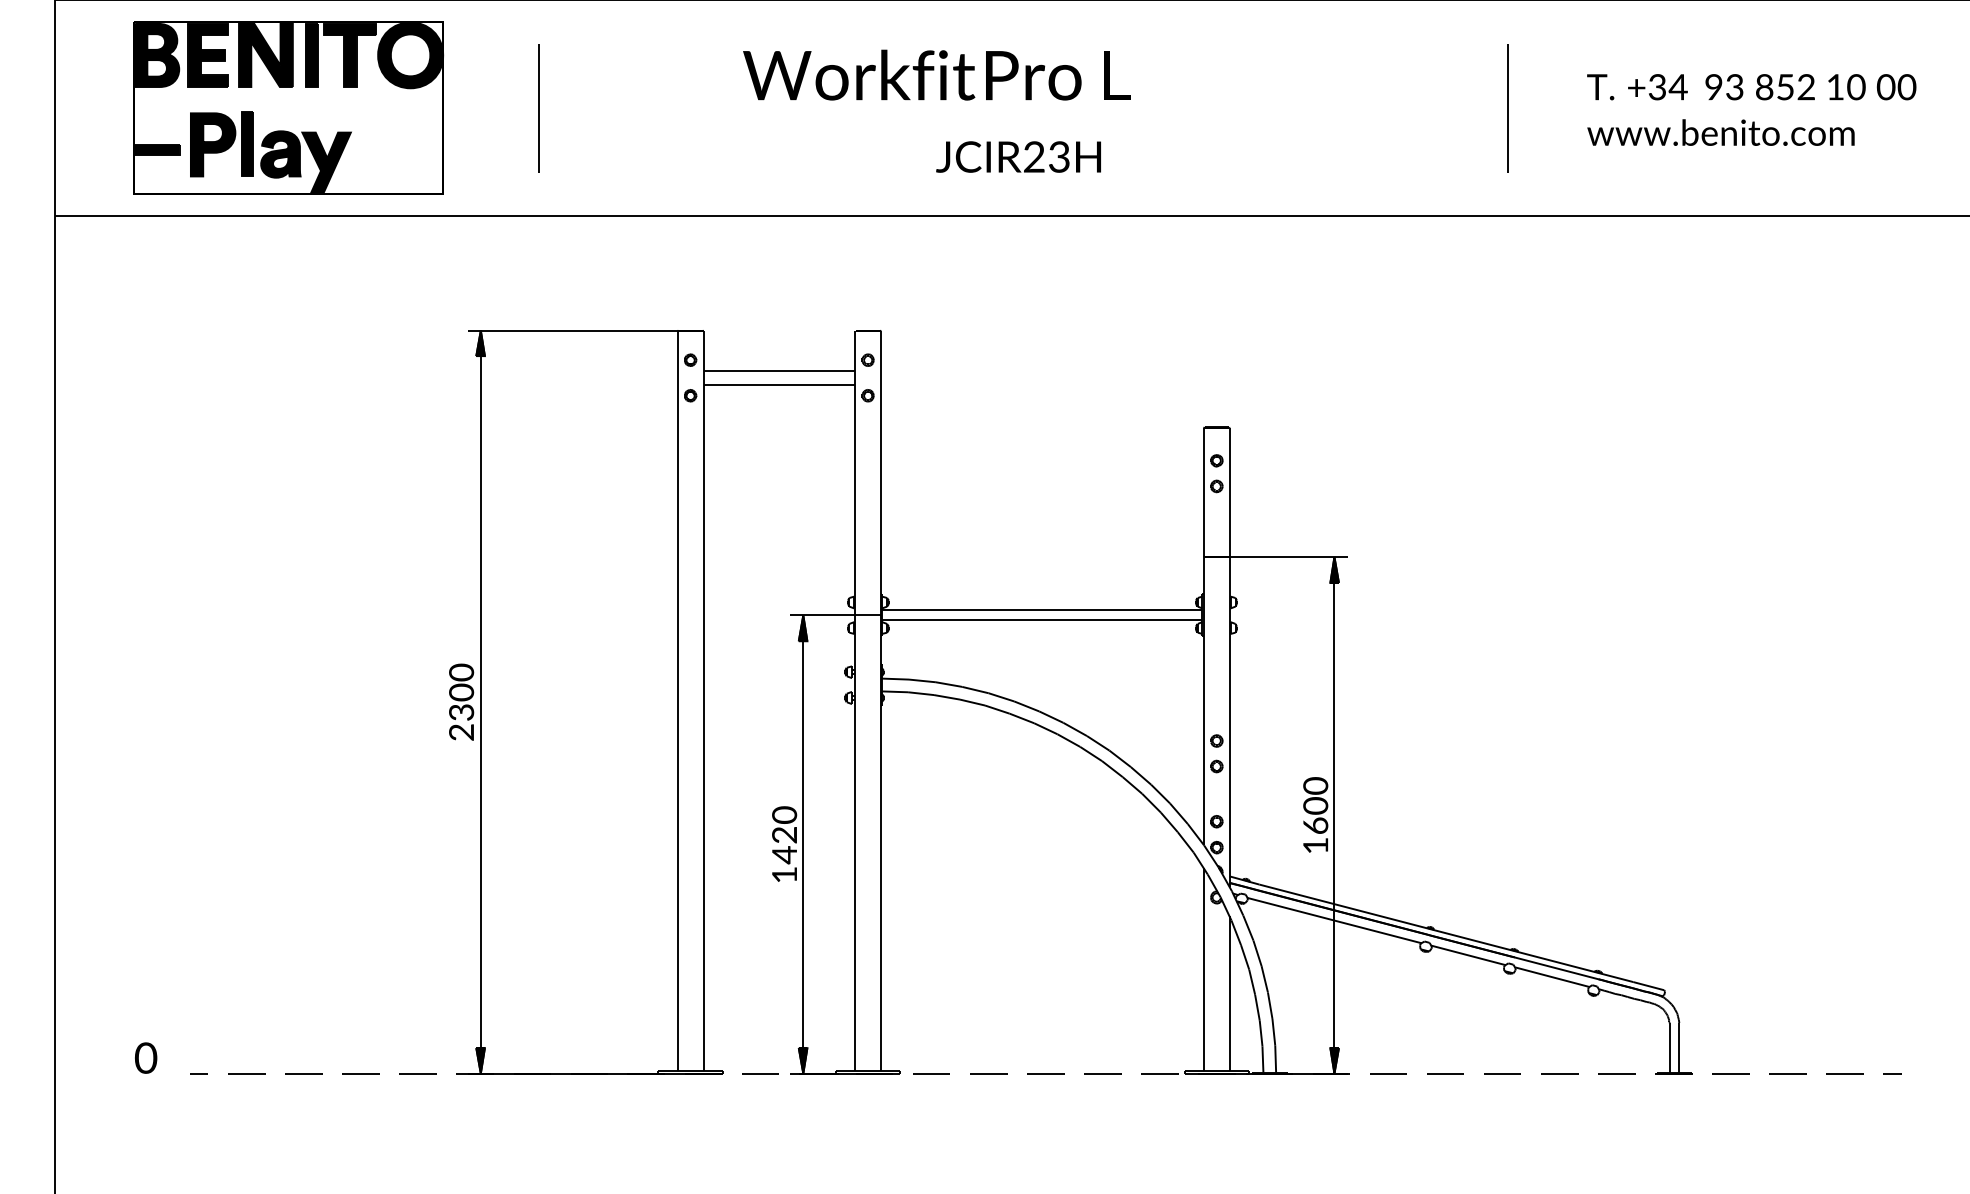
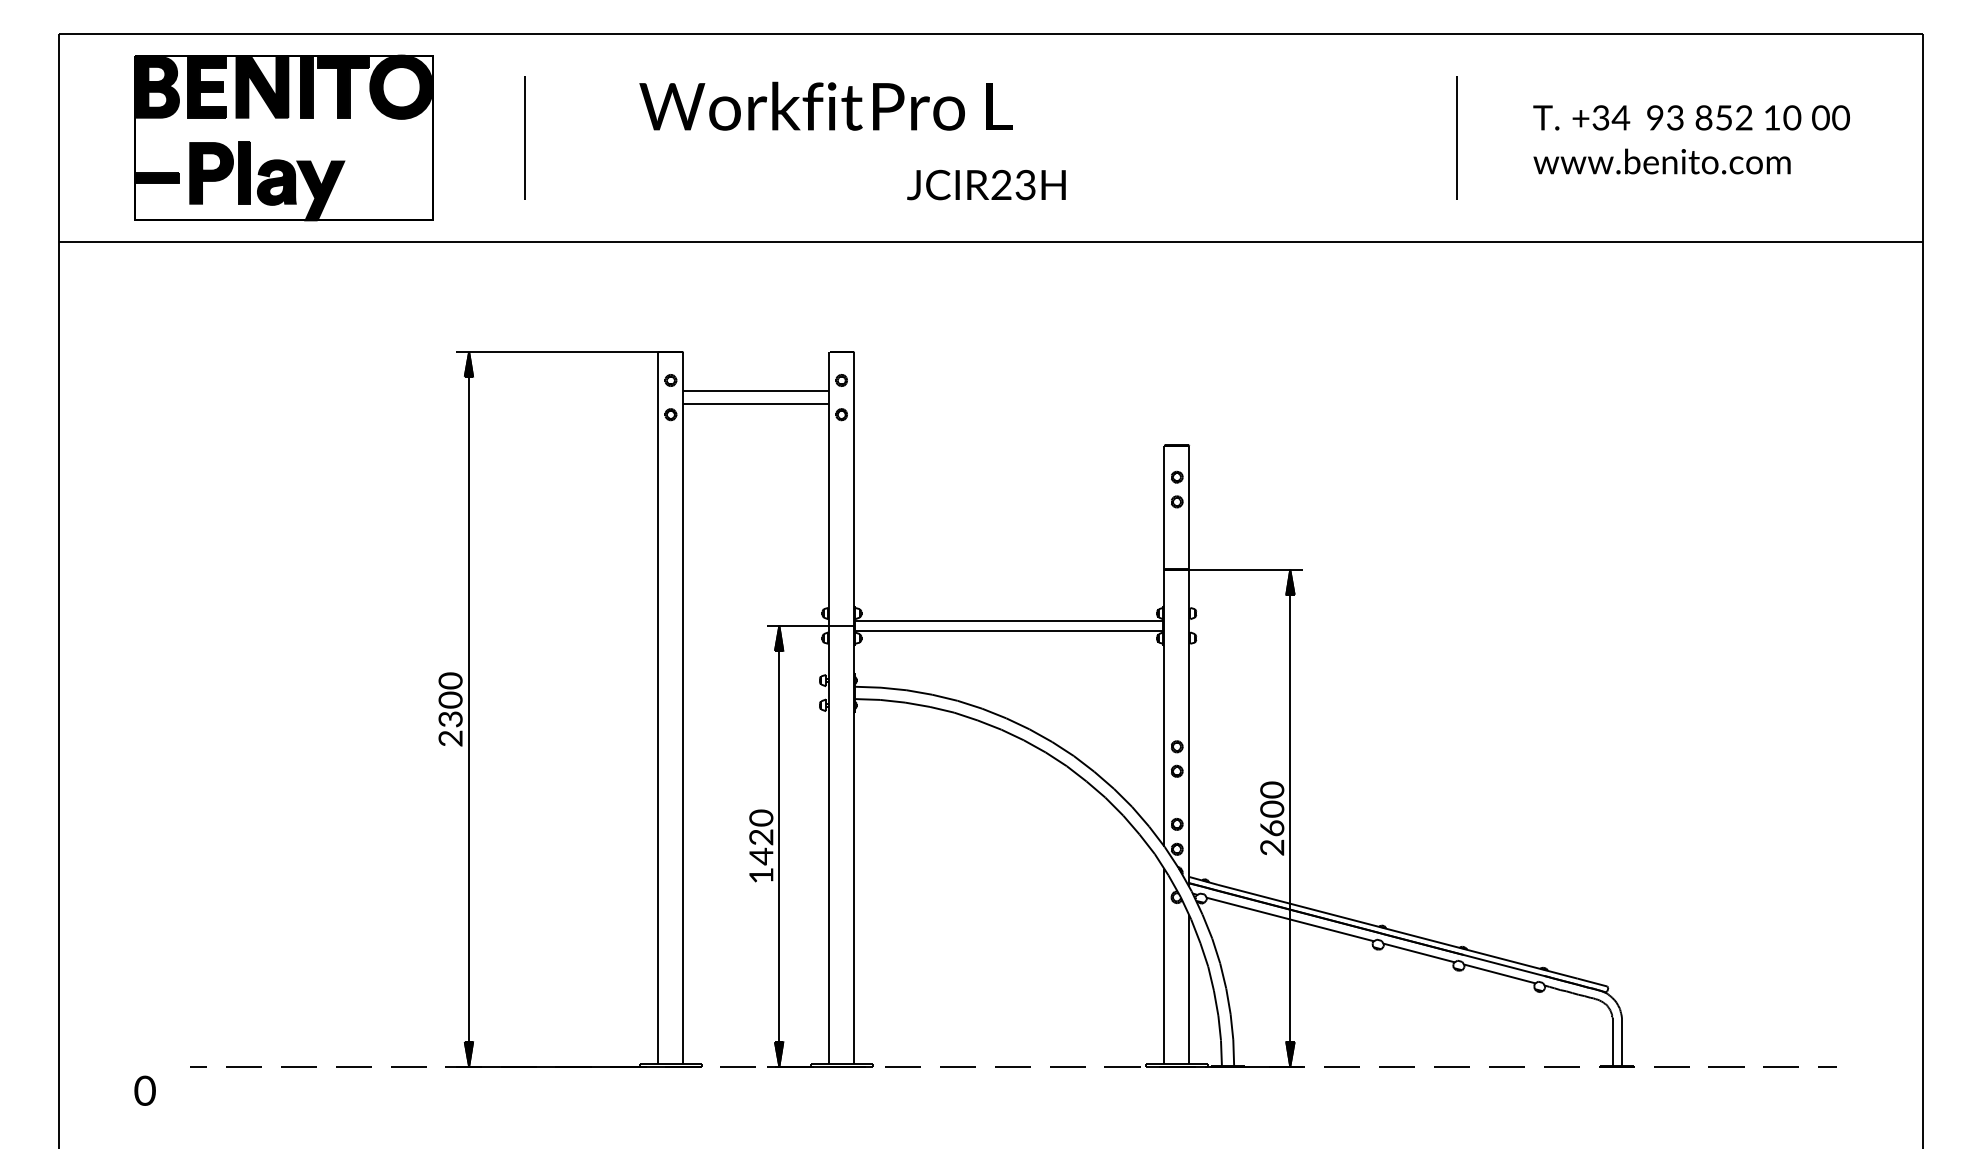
text: (936, 74) -> (825, 105), moved
text: (1315, 845) -> (1272, 847), 1600 -> 2600
text: (145, 1057) -> (144, 1090), moved

